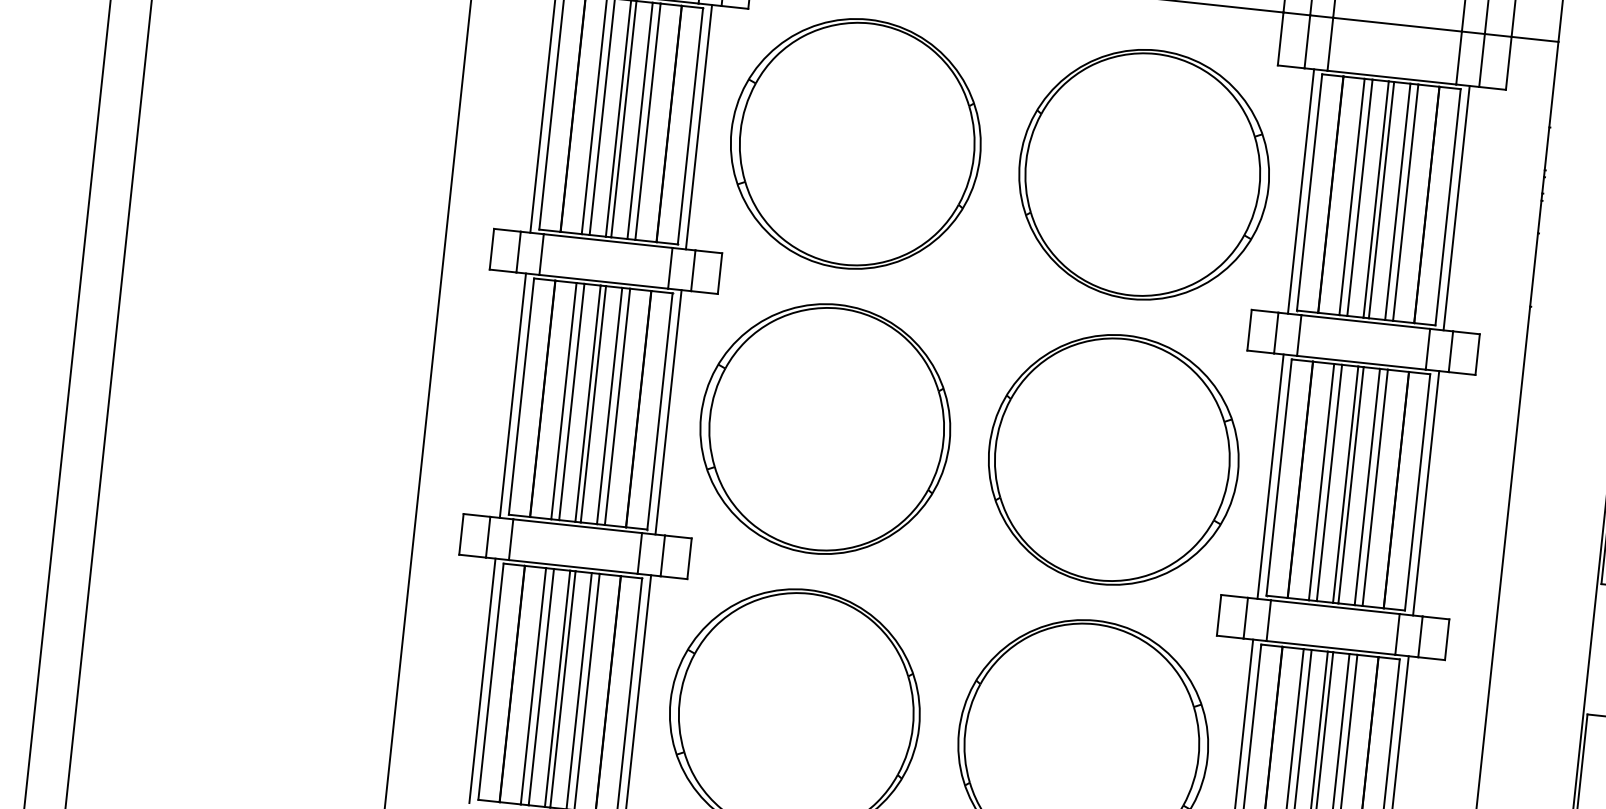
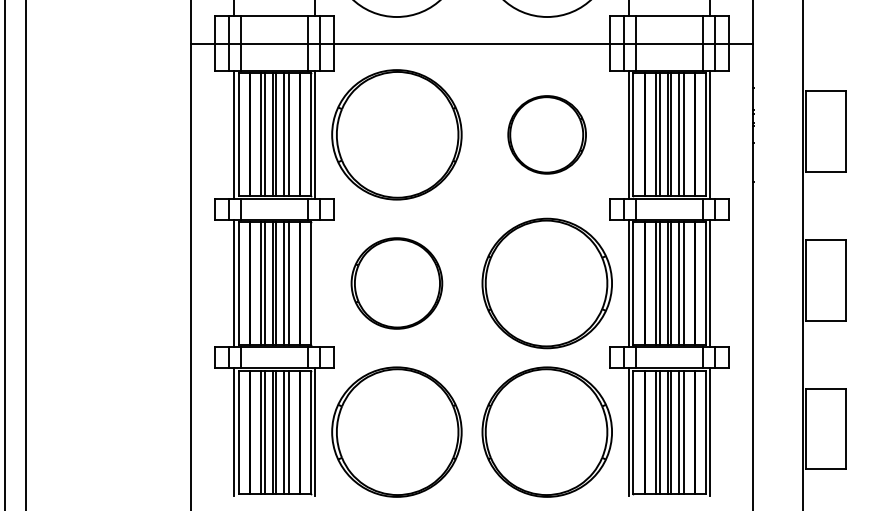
part: (1142, 173) -> (546, 134), size x0.6
line: (669, 412) -> (315, 283), removed
part: (824, 428) -> (396, 283), size x0.7

